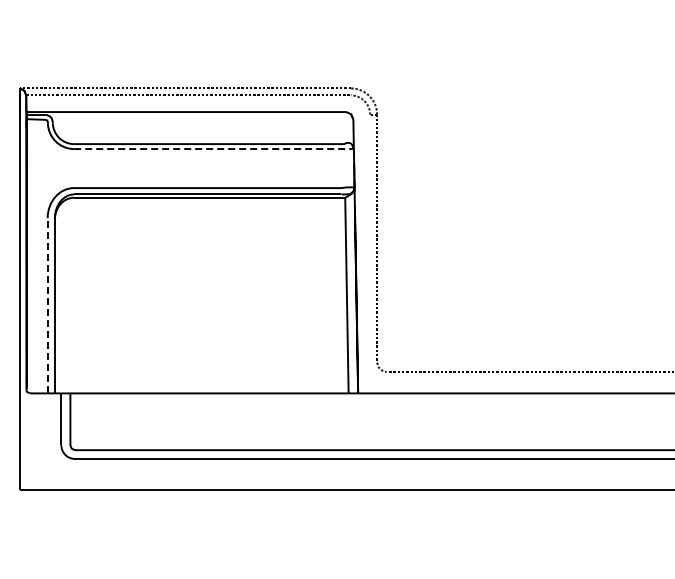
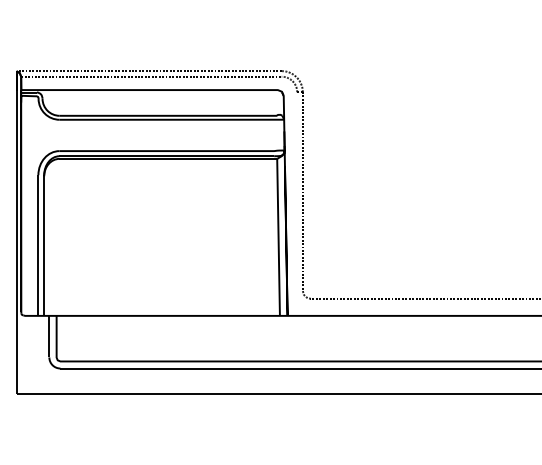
line: (214, 149) -> (172, 120), dashed -> solid
line: (47, 305) -> (38, 245), dashed -> solid

